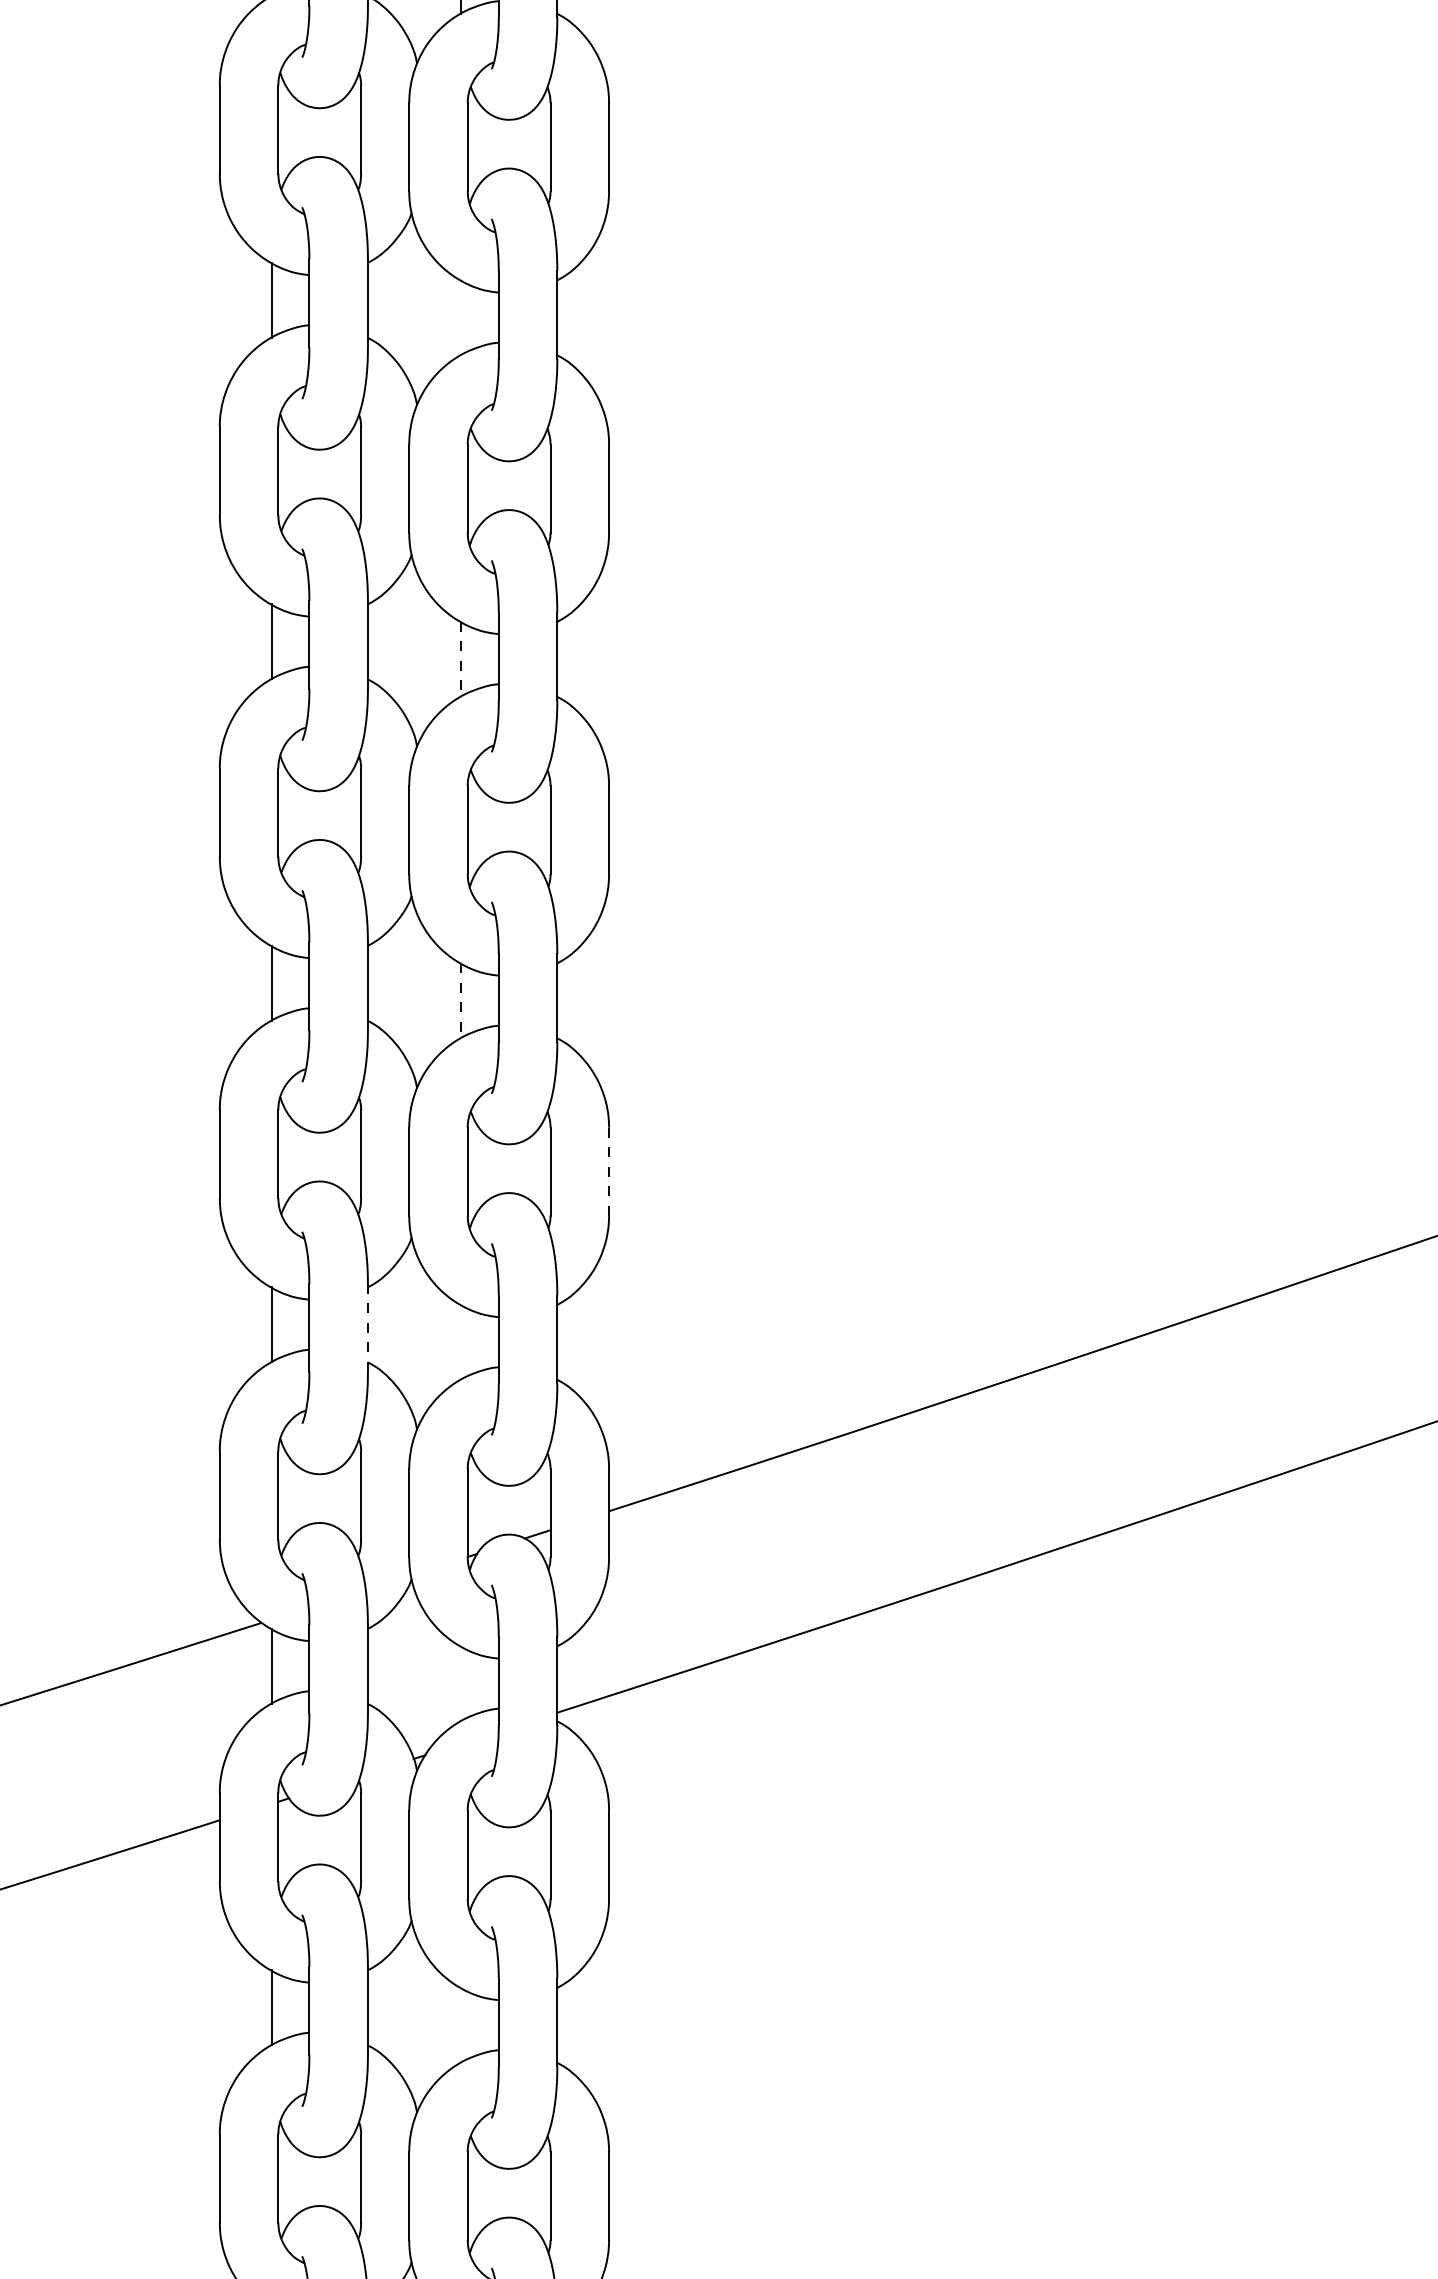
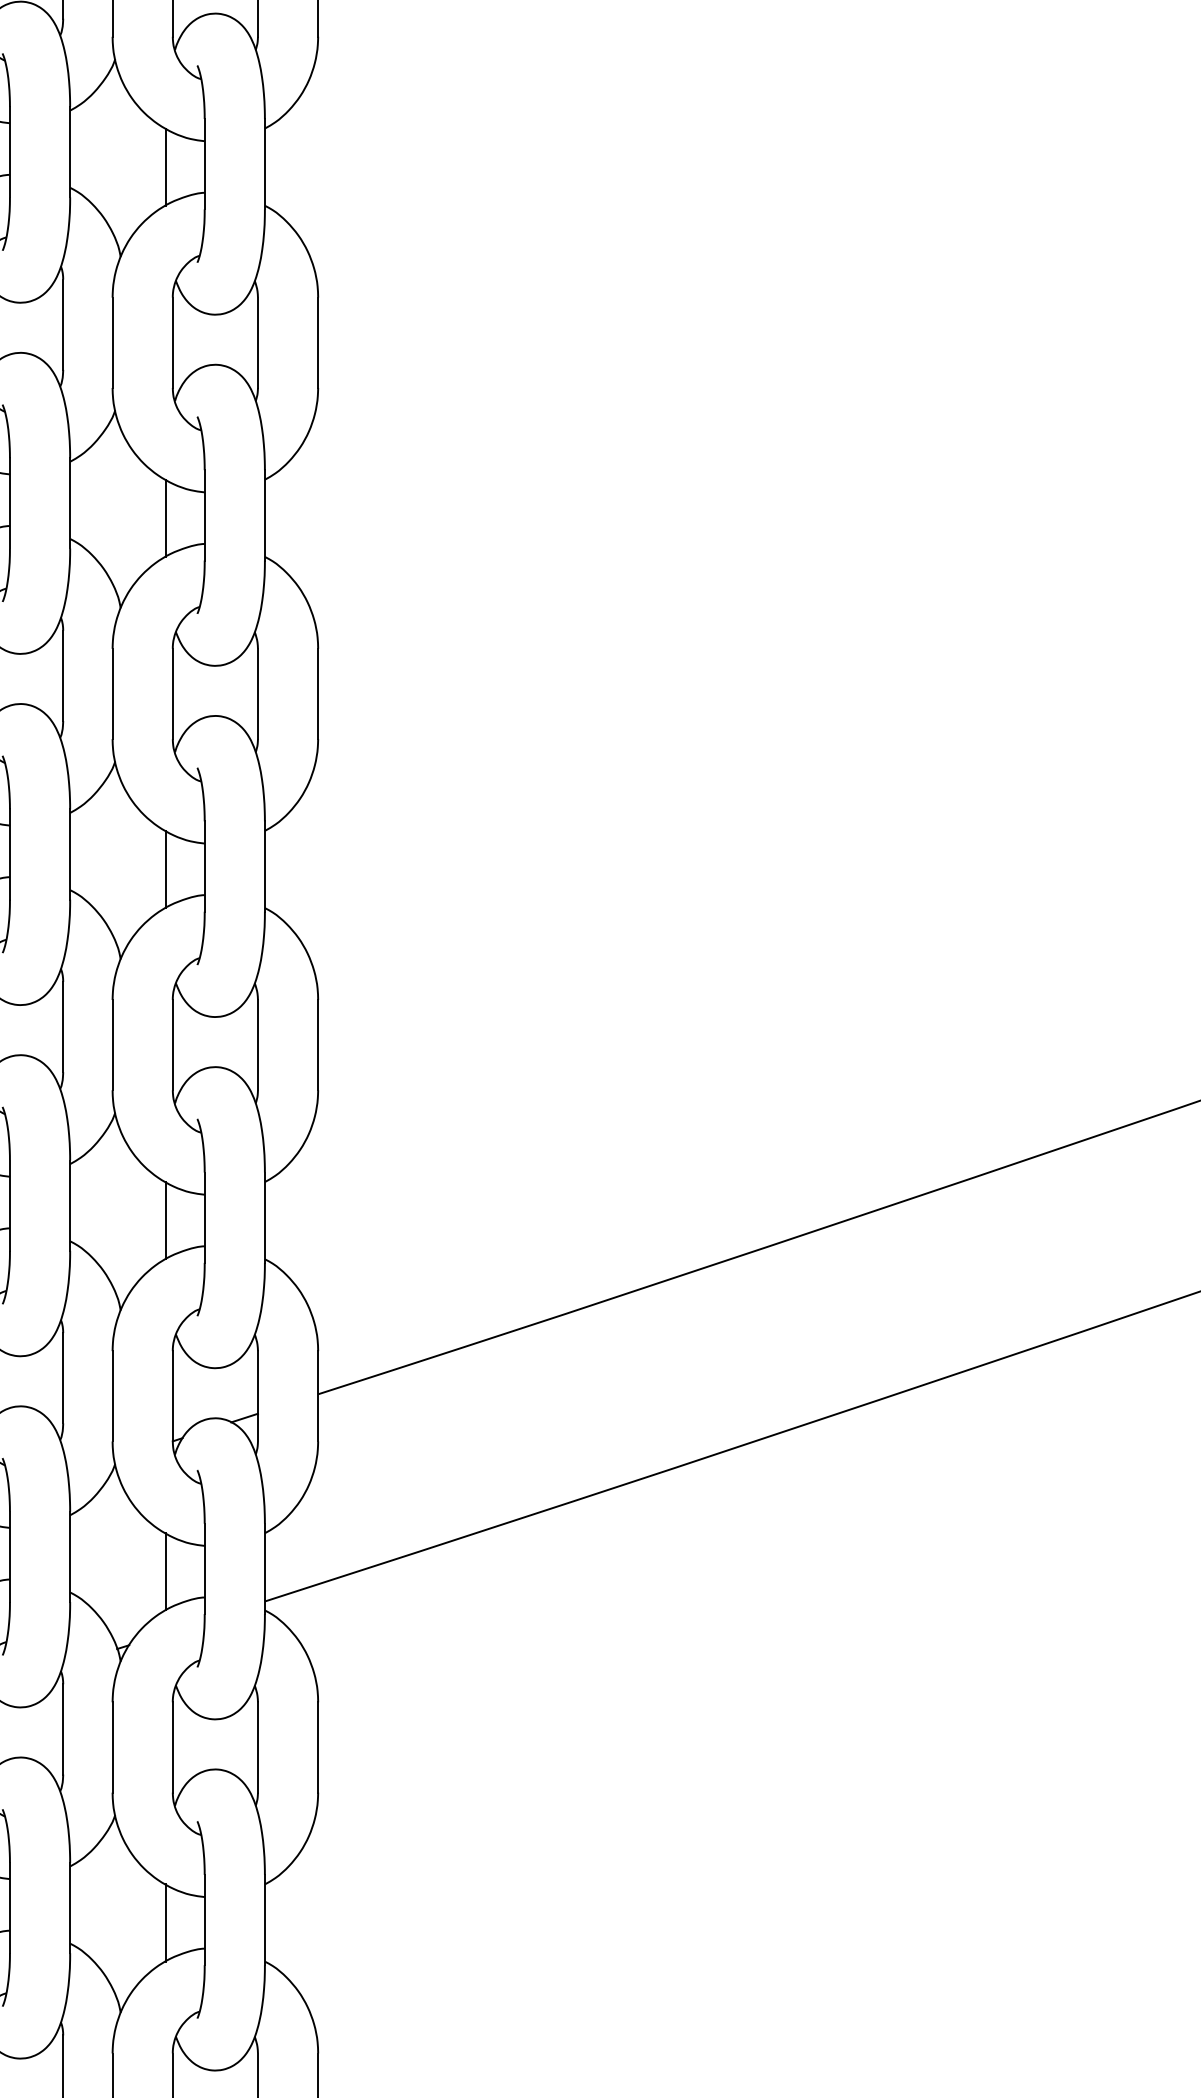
line: (460, 317) -> (165, 166), added
line: (460, 659) -> (165, 518), dashed -> solid
line: (460, 1000) -> (165, 869), dashed -> solid
line: (609, 1171) -> (318, 1044), dashed -> solid
line: (367, 1327) -> (69, 1205), dashed -> solid
line: (460, 1341) -> (165, 1219), added
line: (460, 1683) -> (165, 1571), added
line: (460, 2024) -> (165, 1922), added

